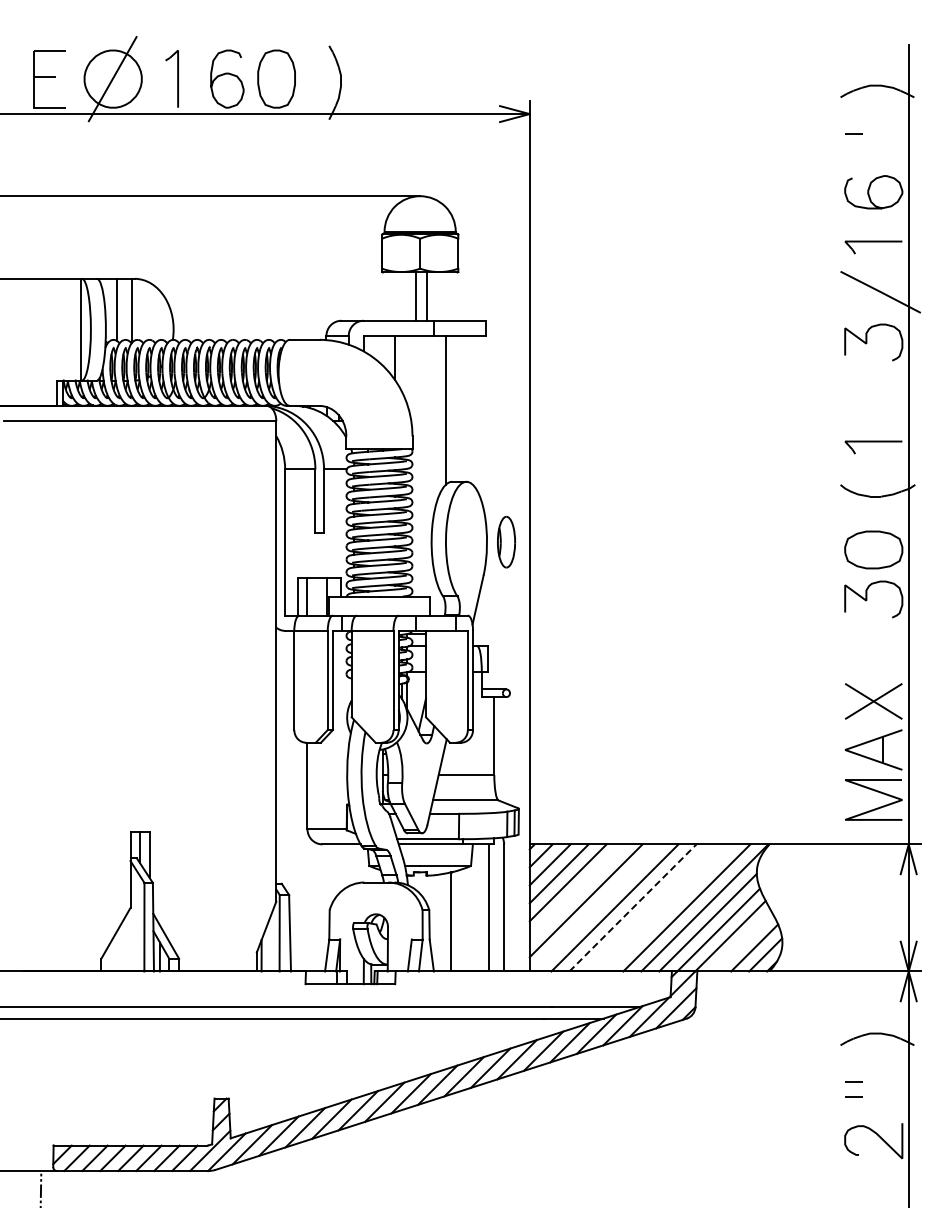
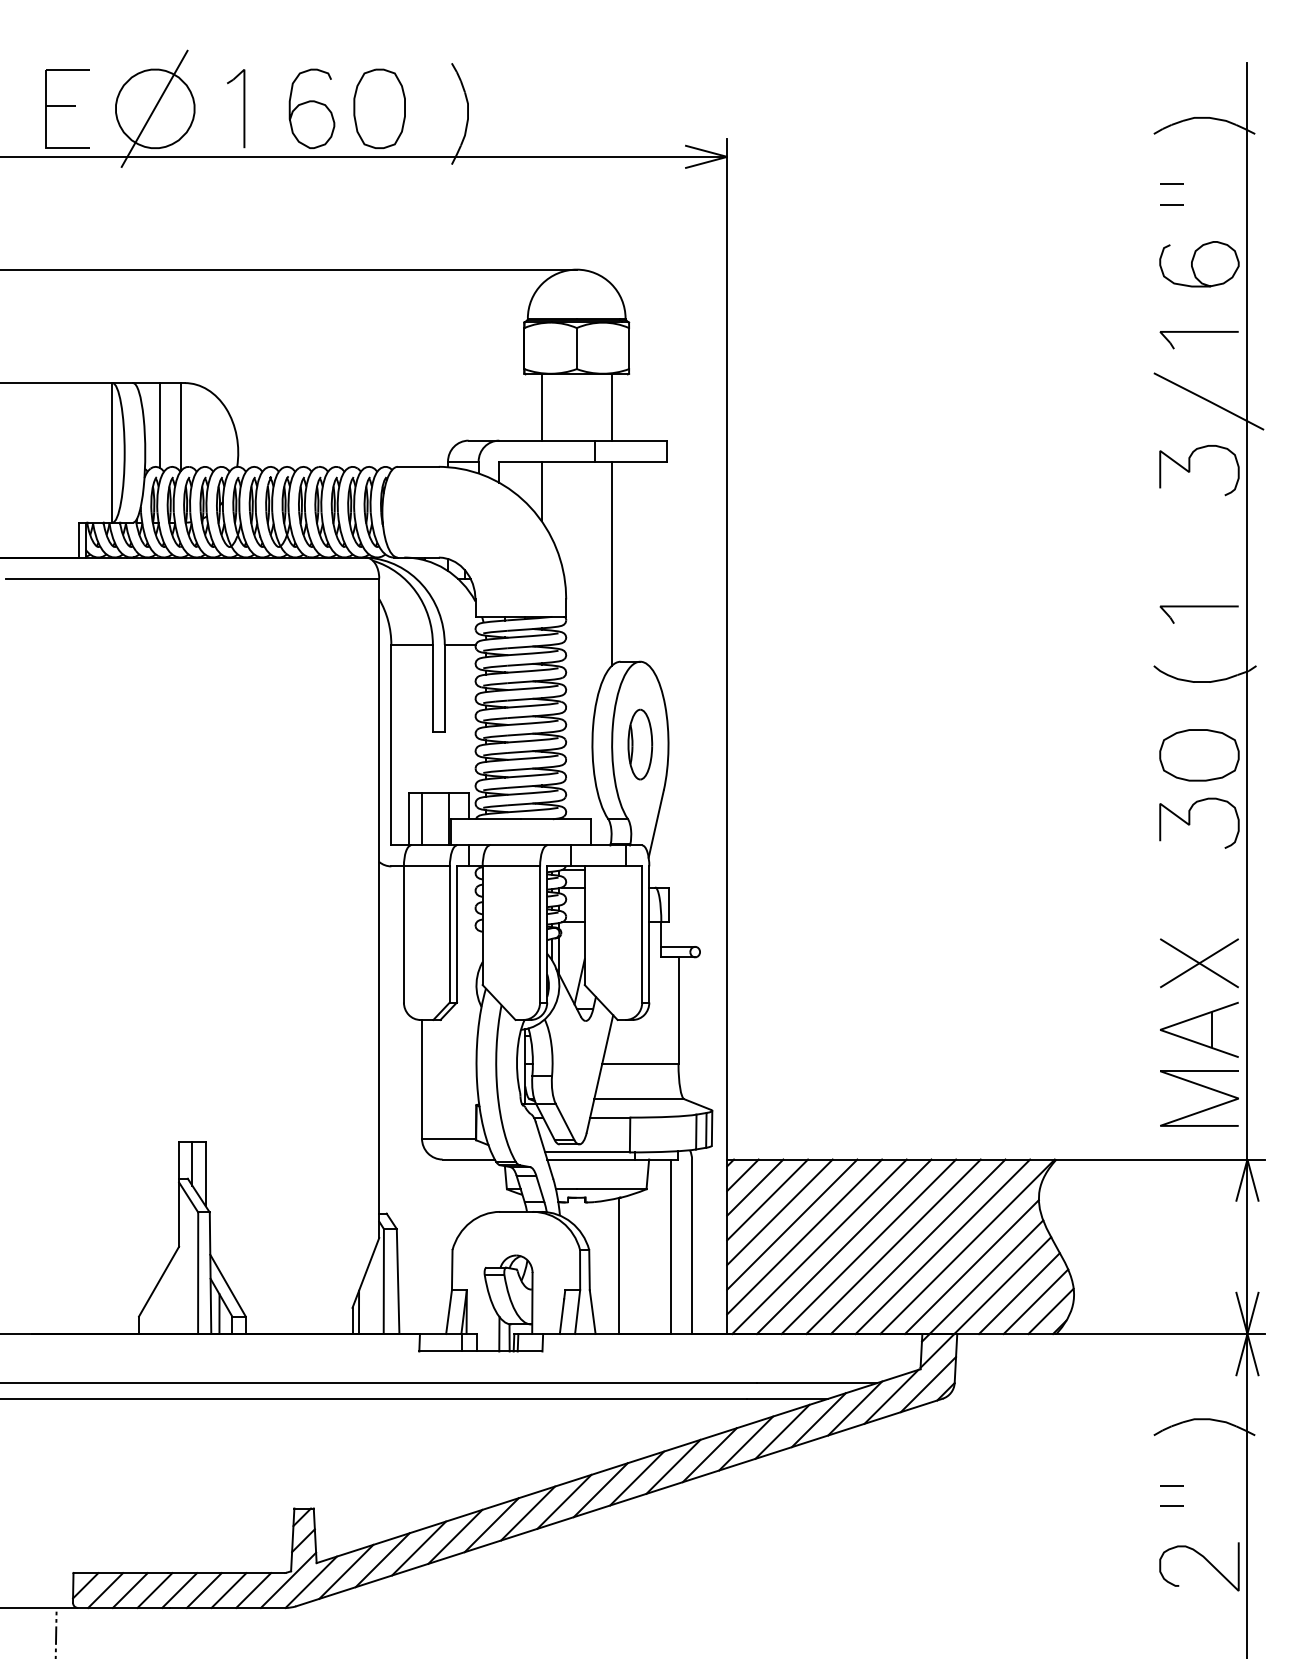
line: (853, 148) -> (1171, 204), added
line: (415, 296) -> (611, 407), moved
line: (426, 296) -> (541, 407), moved
part: (506, 541) -> (640, 743), moved
line: (576, 891) -> (791, 1224), added
line: (596, 907) -> (818, 1246), added
line: (632, 907) -> (868, 1246), dashed -> solid
line: (650, 907) -> (892, 1246), added
line: (668, 907) -> (917, 1246), added
line: (742, 941) -> (1019, 1292), added

